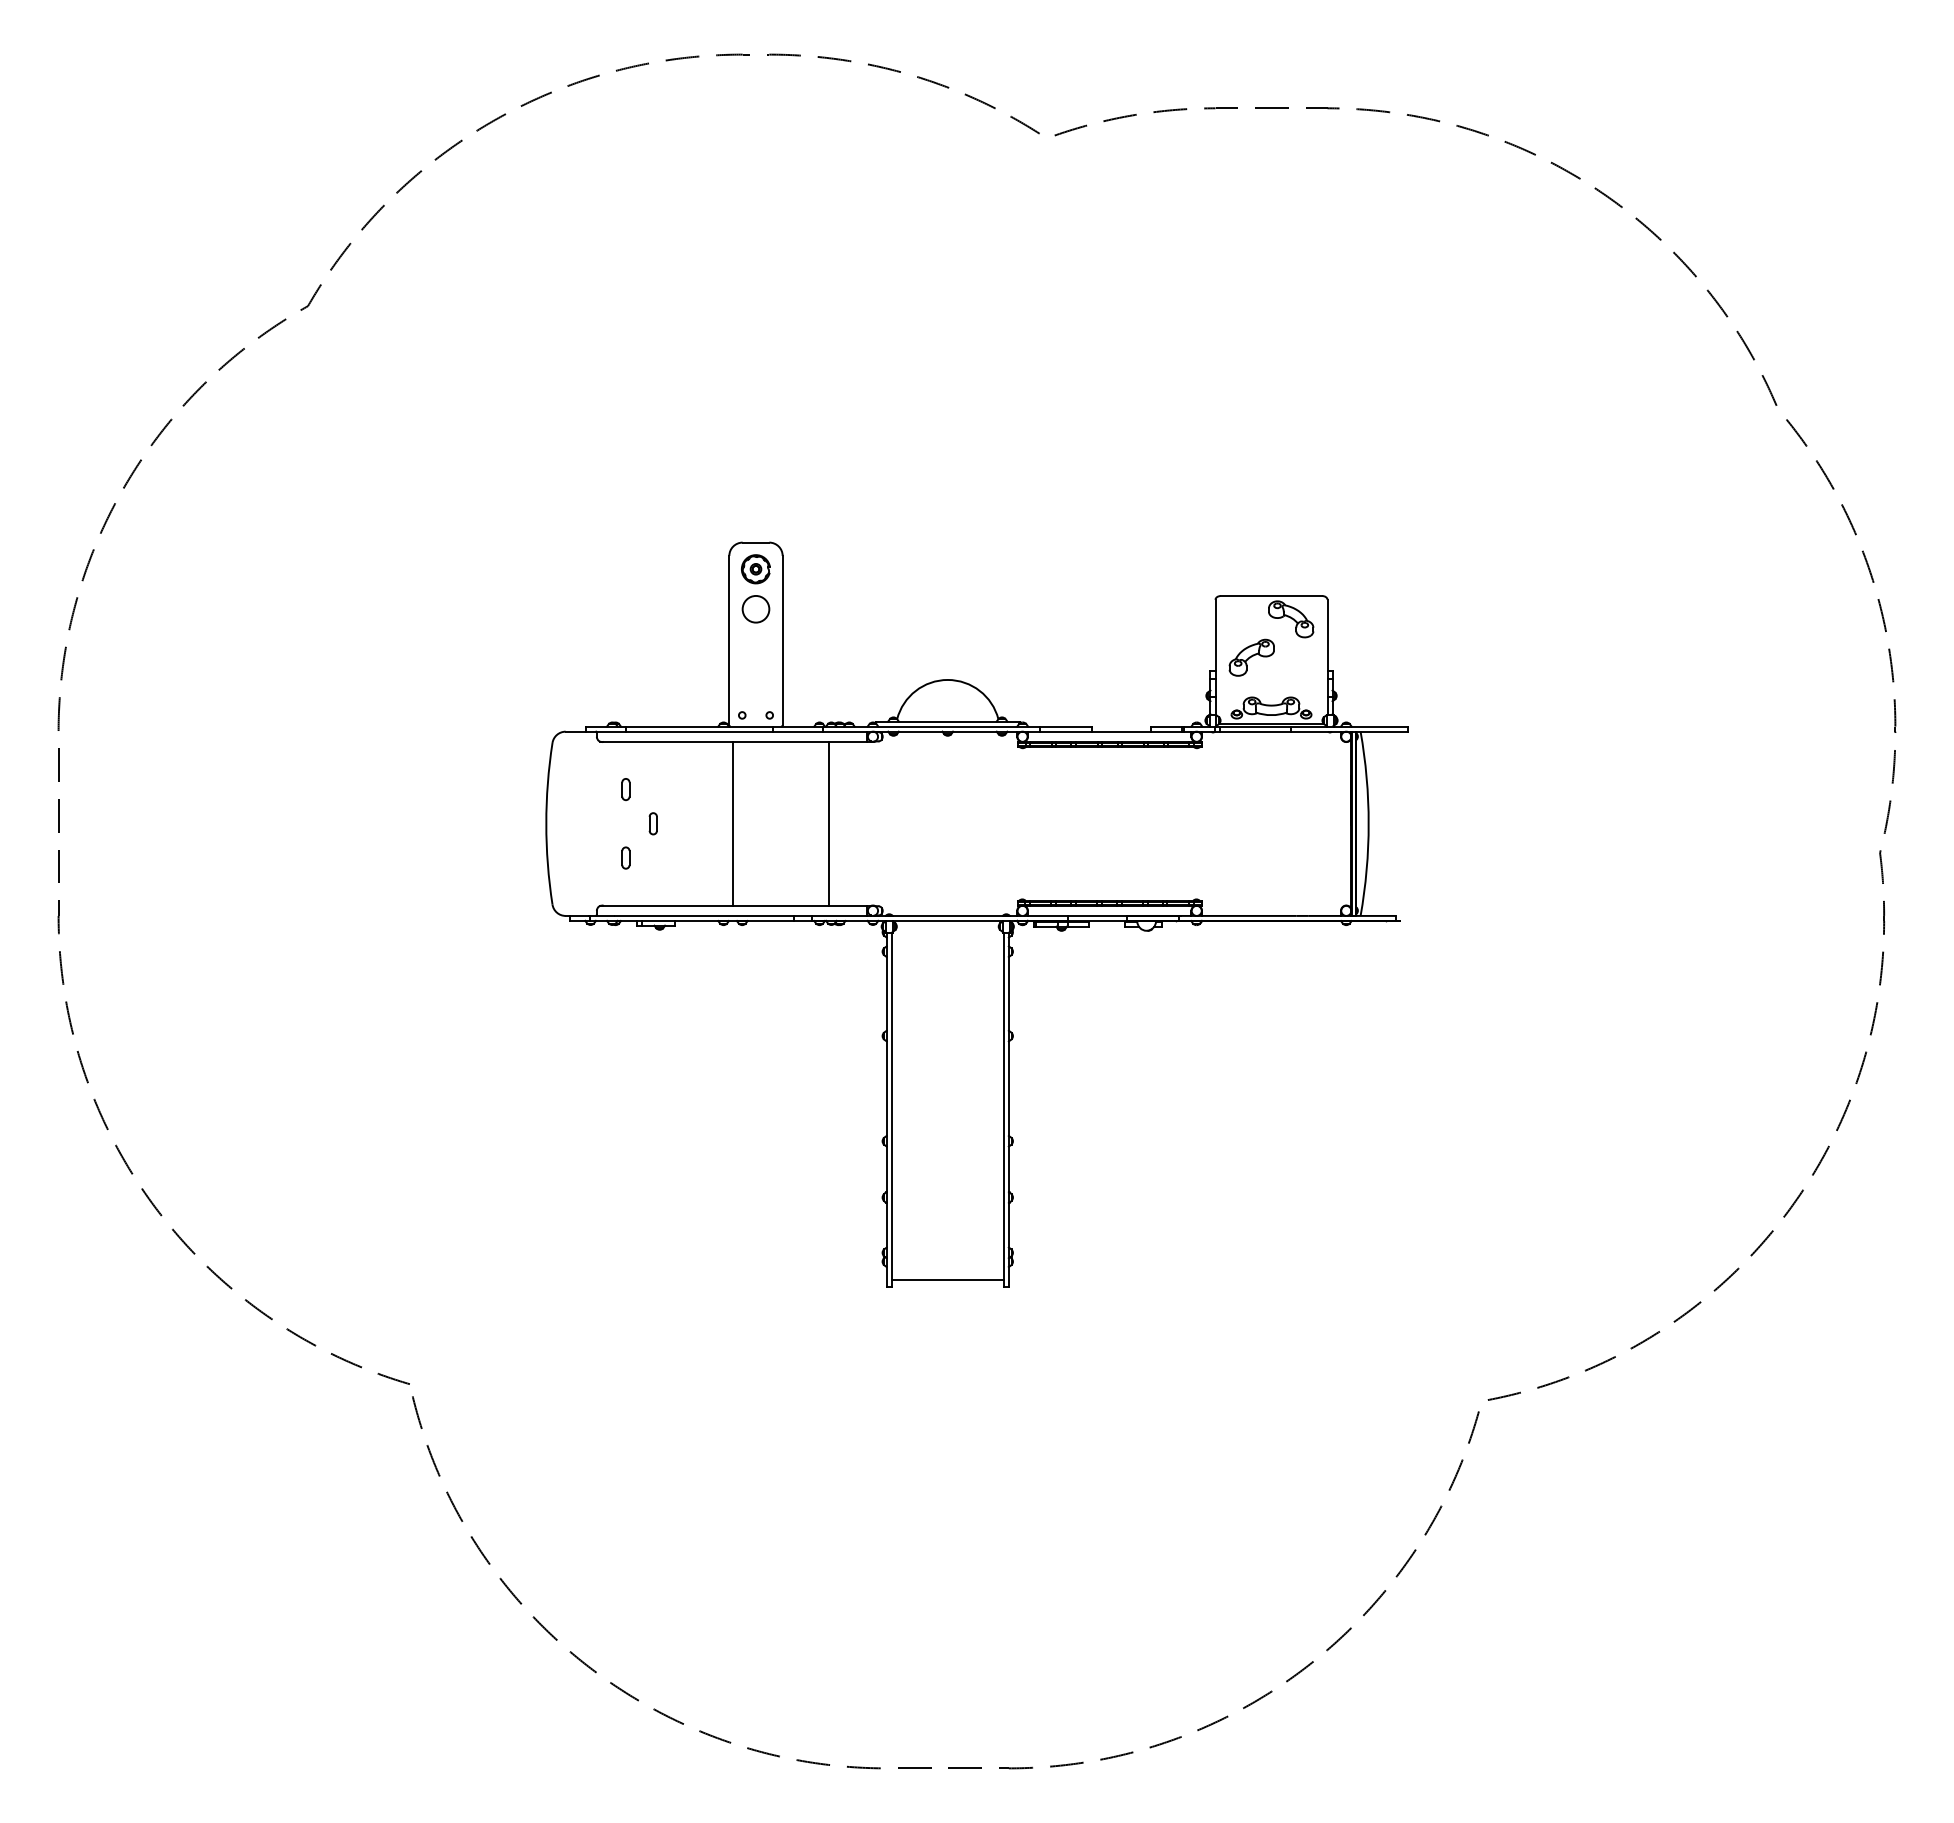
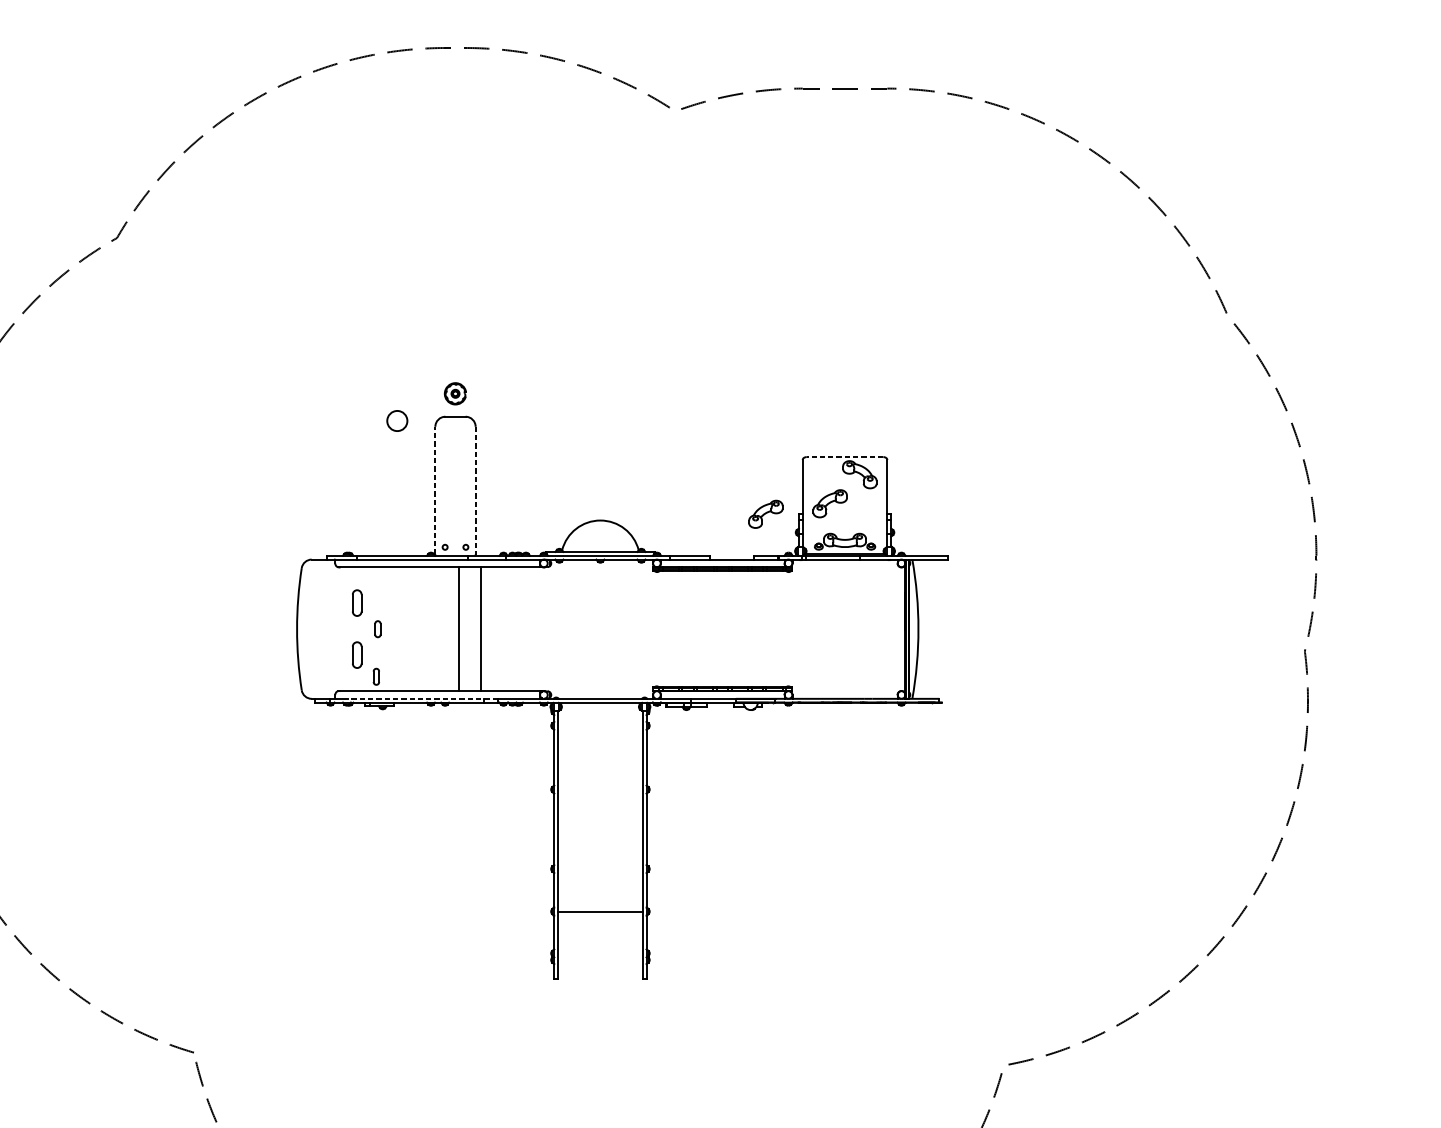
part: (755, 569) -> (455, 393), moved
line: (1271, 596) -> (845, 457), solid -> dashed
circle: (755, 609) -> (396, 421), moved
line: (729, 640) -> (435, 490), solid -> dashed
line: (782, 640) -> (475, 490), solid -> dashed
part: (1166, 671) -> (765, 514), added
part: (625, 789) -> (356, 603), size x1.6
line: (732, 823) -> (480, 628), moved
line: (828, 823) -> (458, 628), moved
part: (625, 857) -> (356, 654), size x1.6
part: (650, 886) -> (375, 676), added
line: (713, 915) -> (423, 698), solid -> dashed
line: (947, 1280) -> (600, 912), moved

